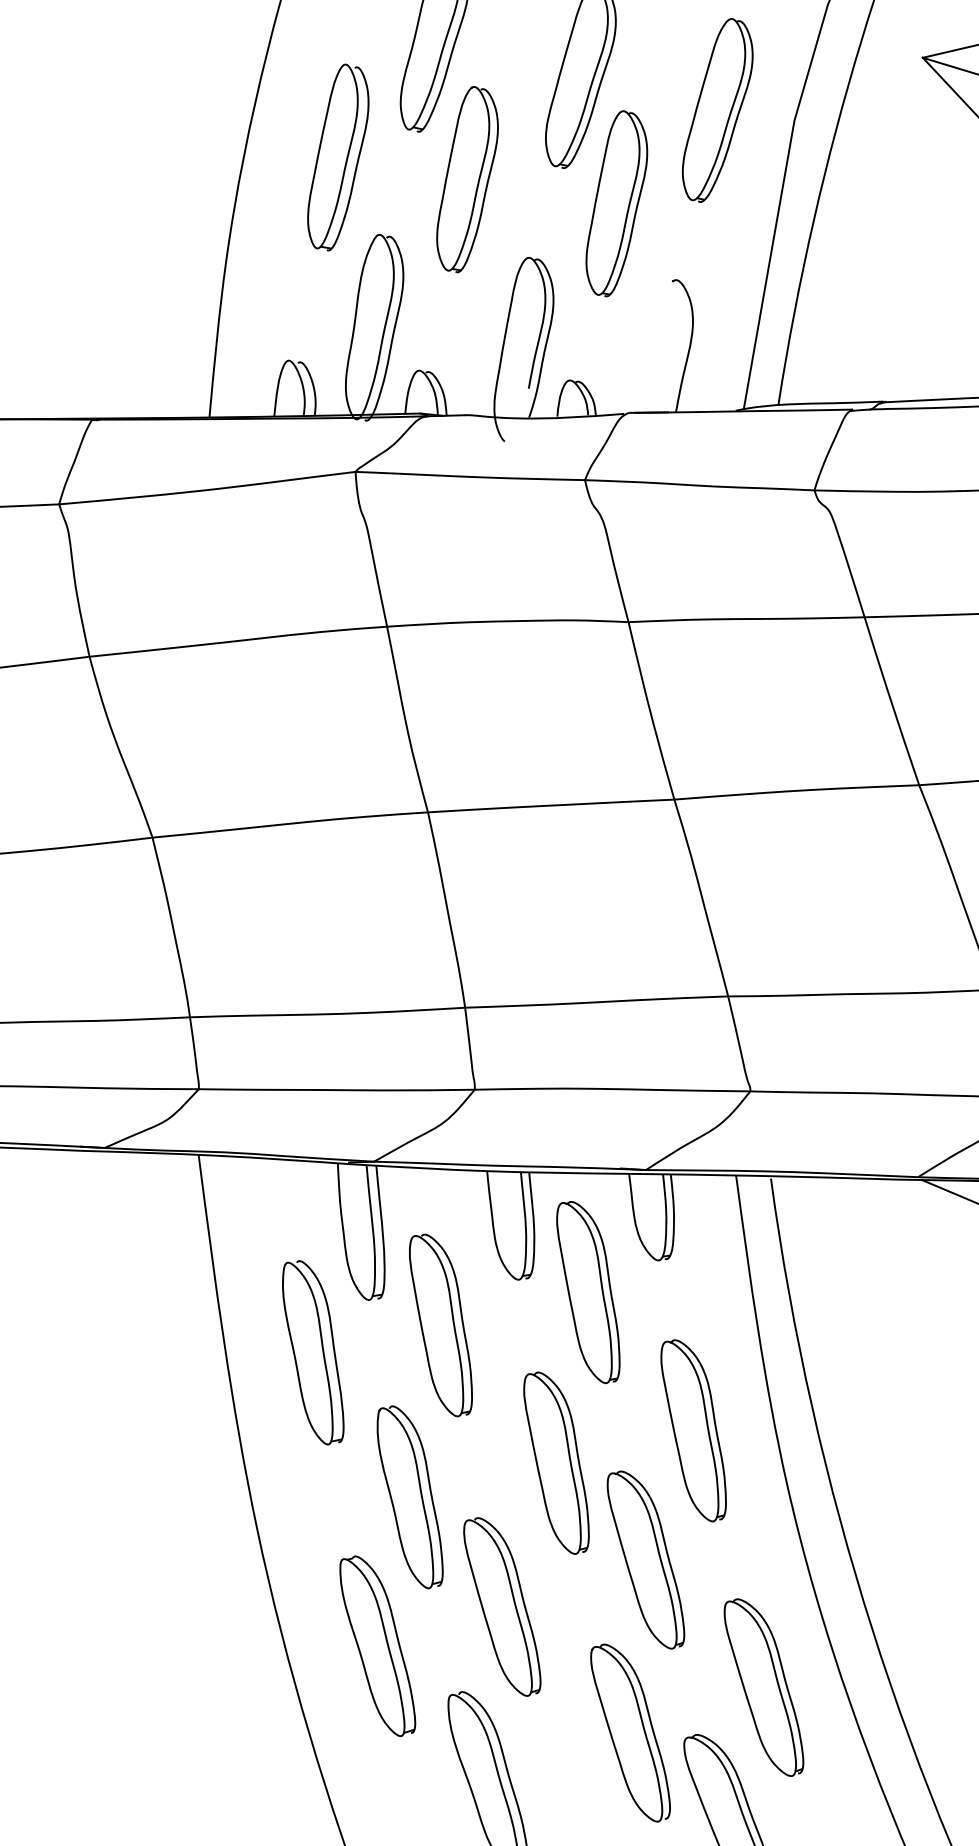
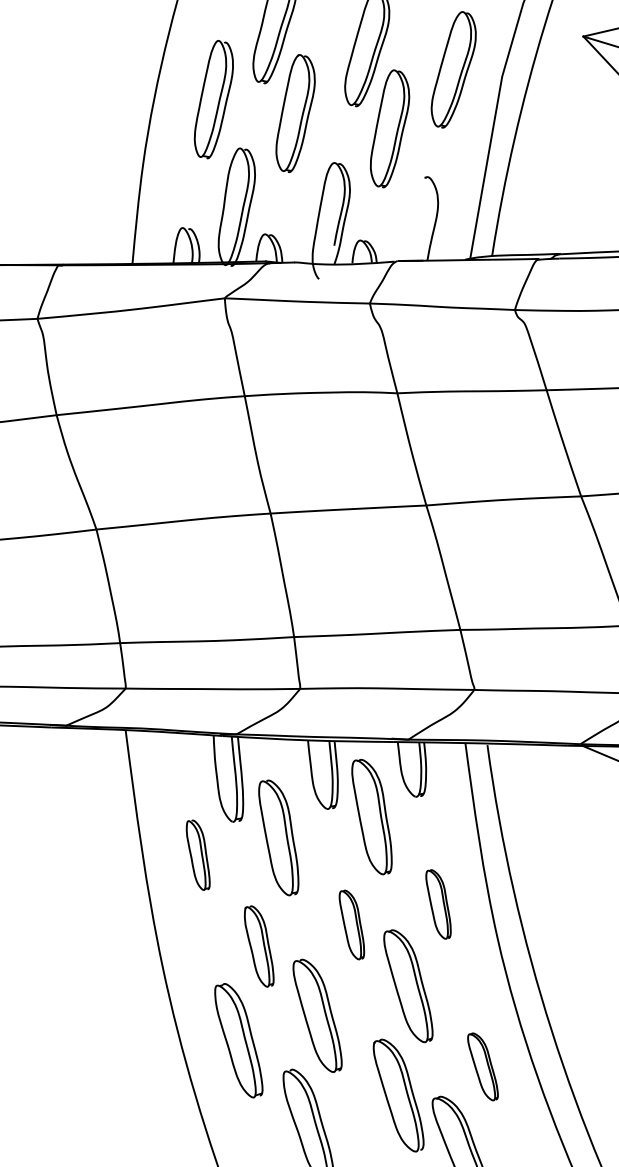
part: (313, 1353) -> (198, 855), size x0.6
part: (693, 1430) -> (438, 904), size x0.6
part: (555, 1462) -> (351, 924), size x0.6
part: (408, 1497) -> (258, 946), size x0.7
part: (763, 1687) -> (482, 1066), size x0.6

